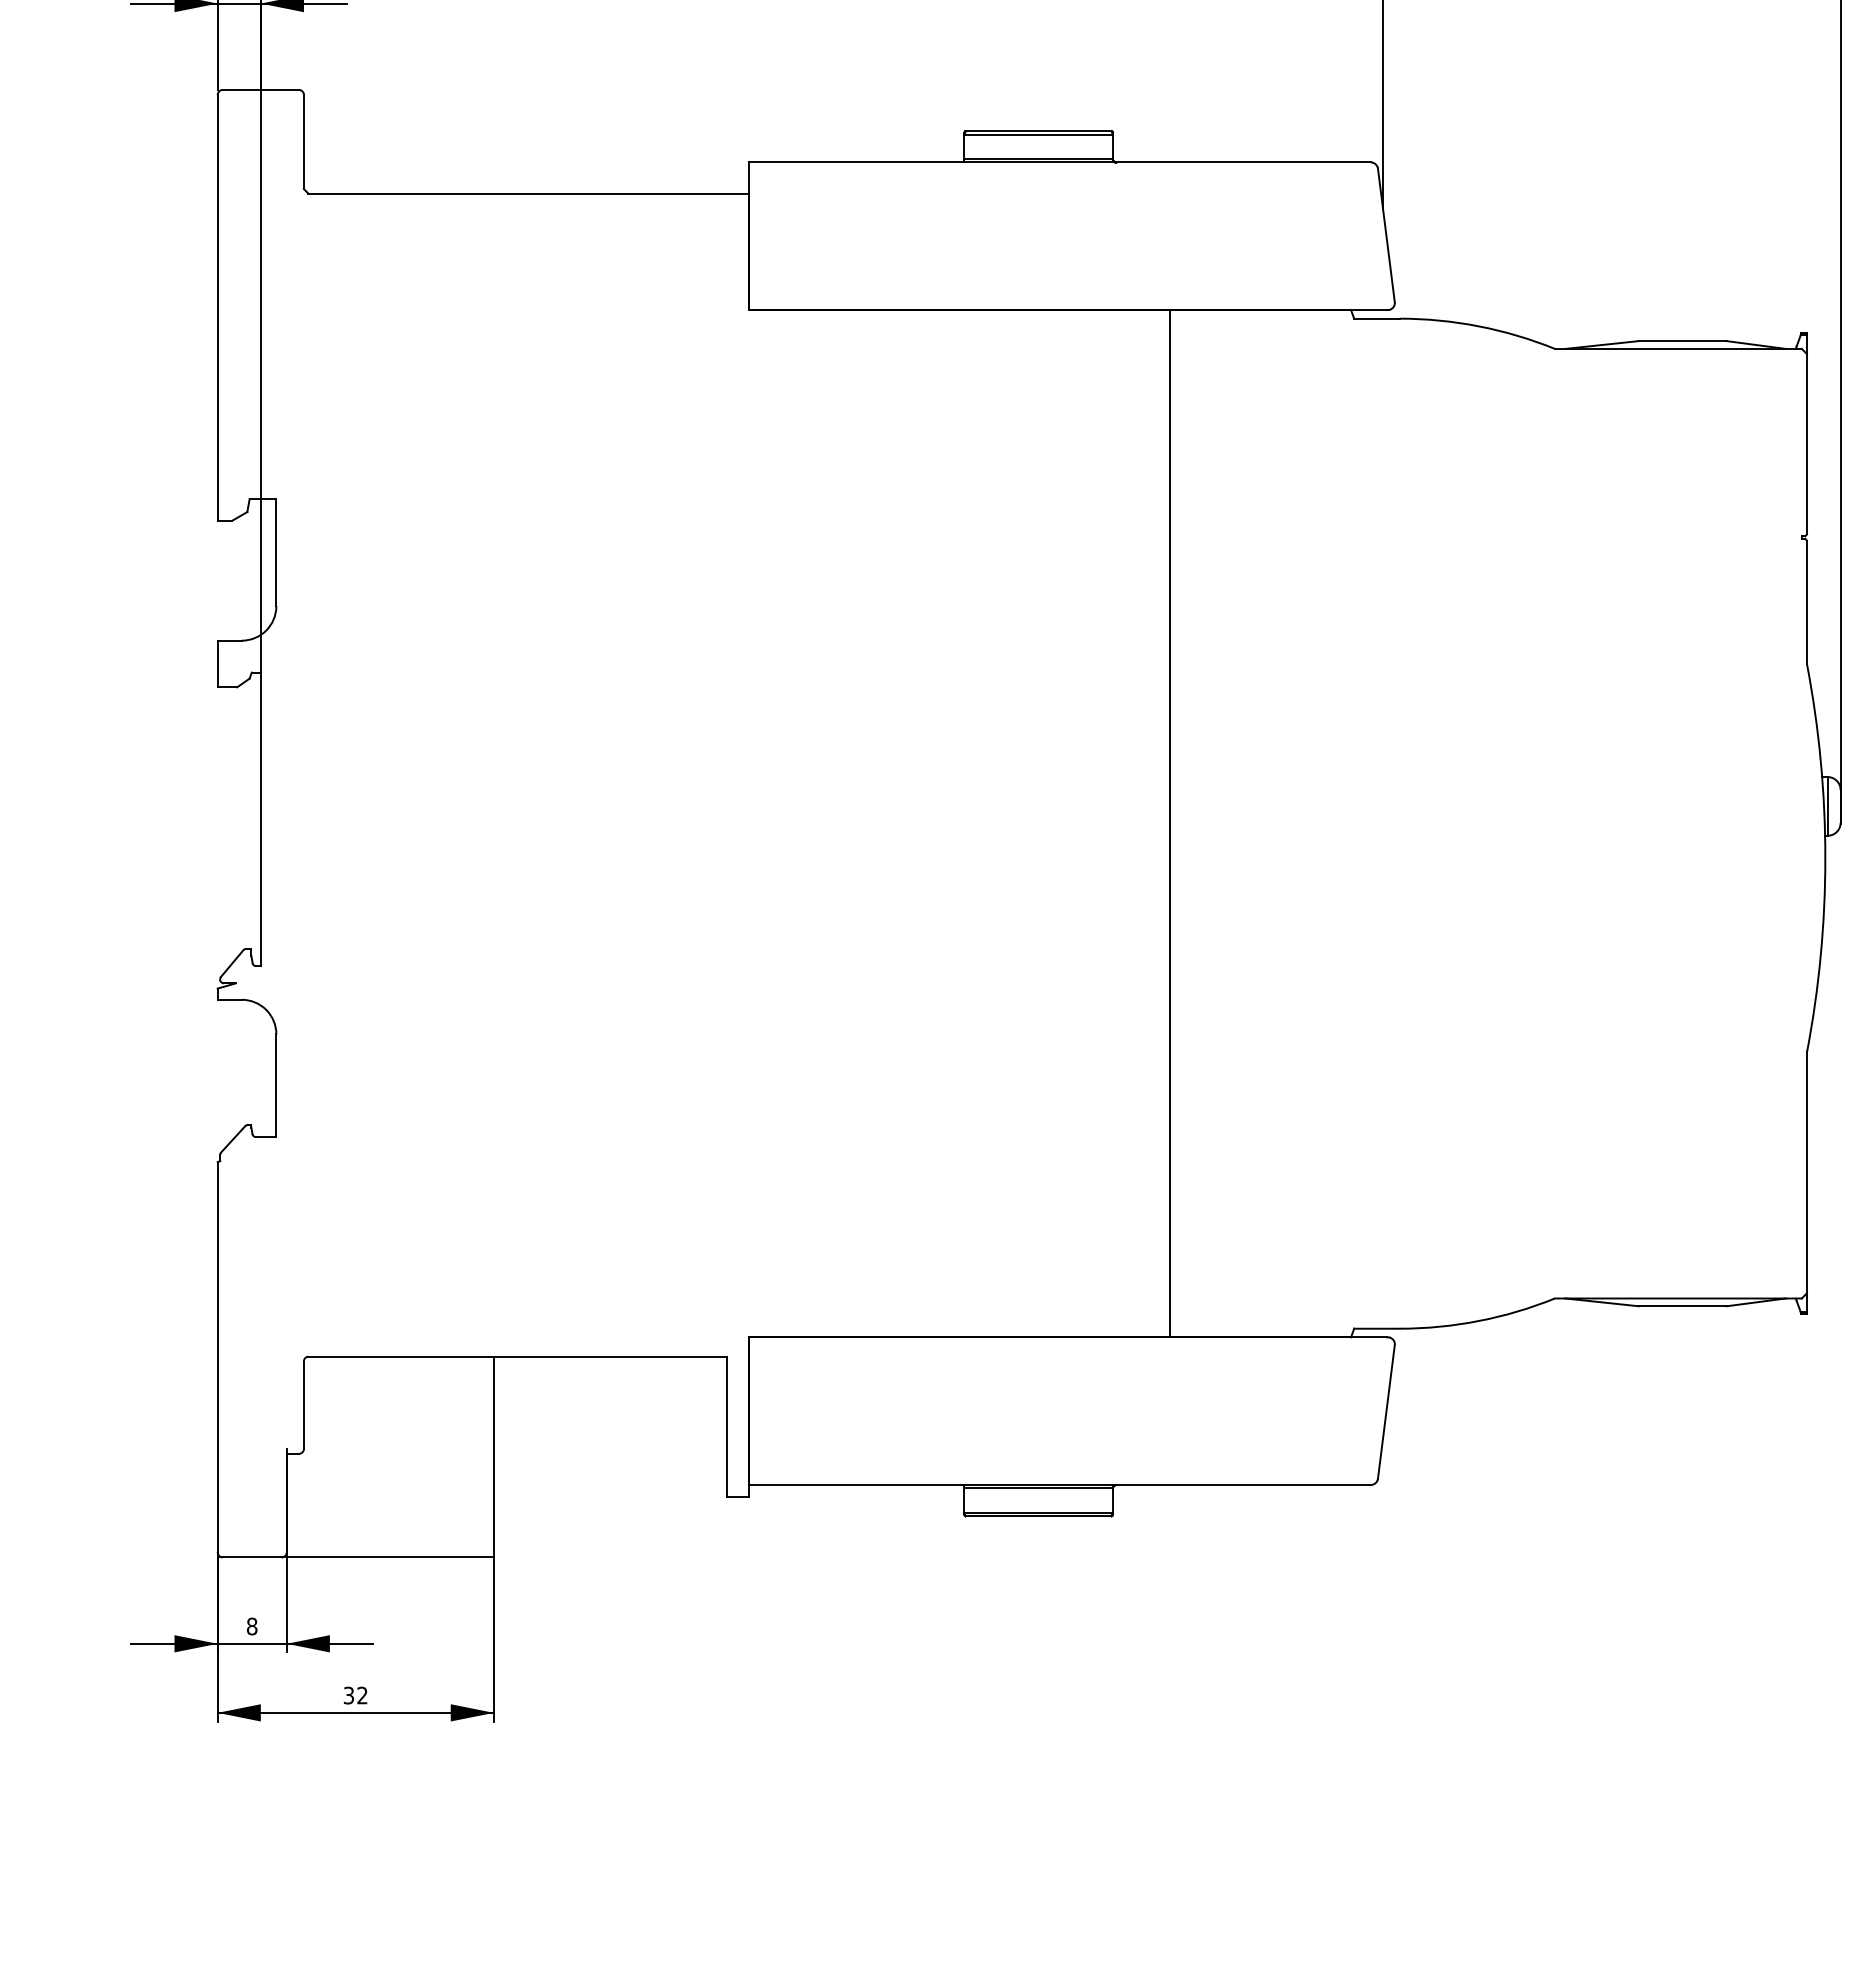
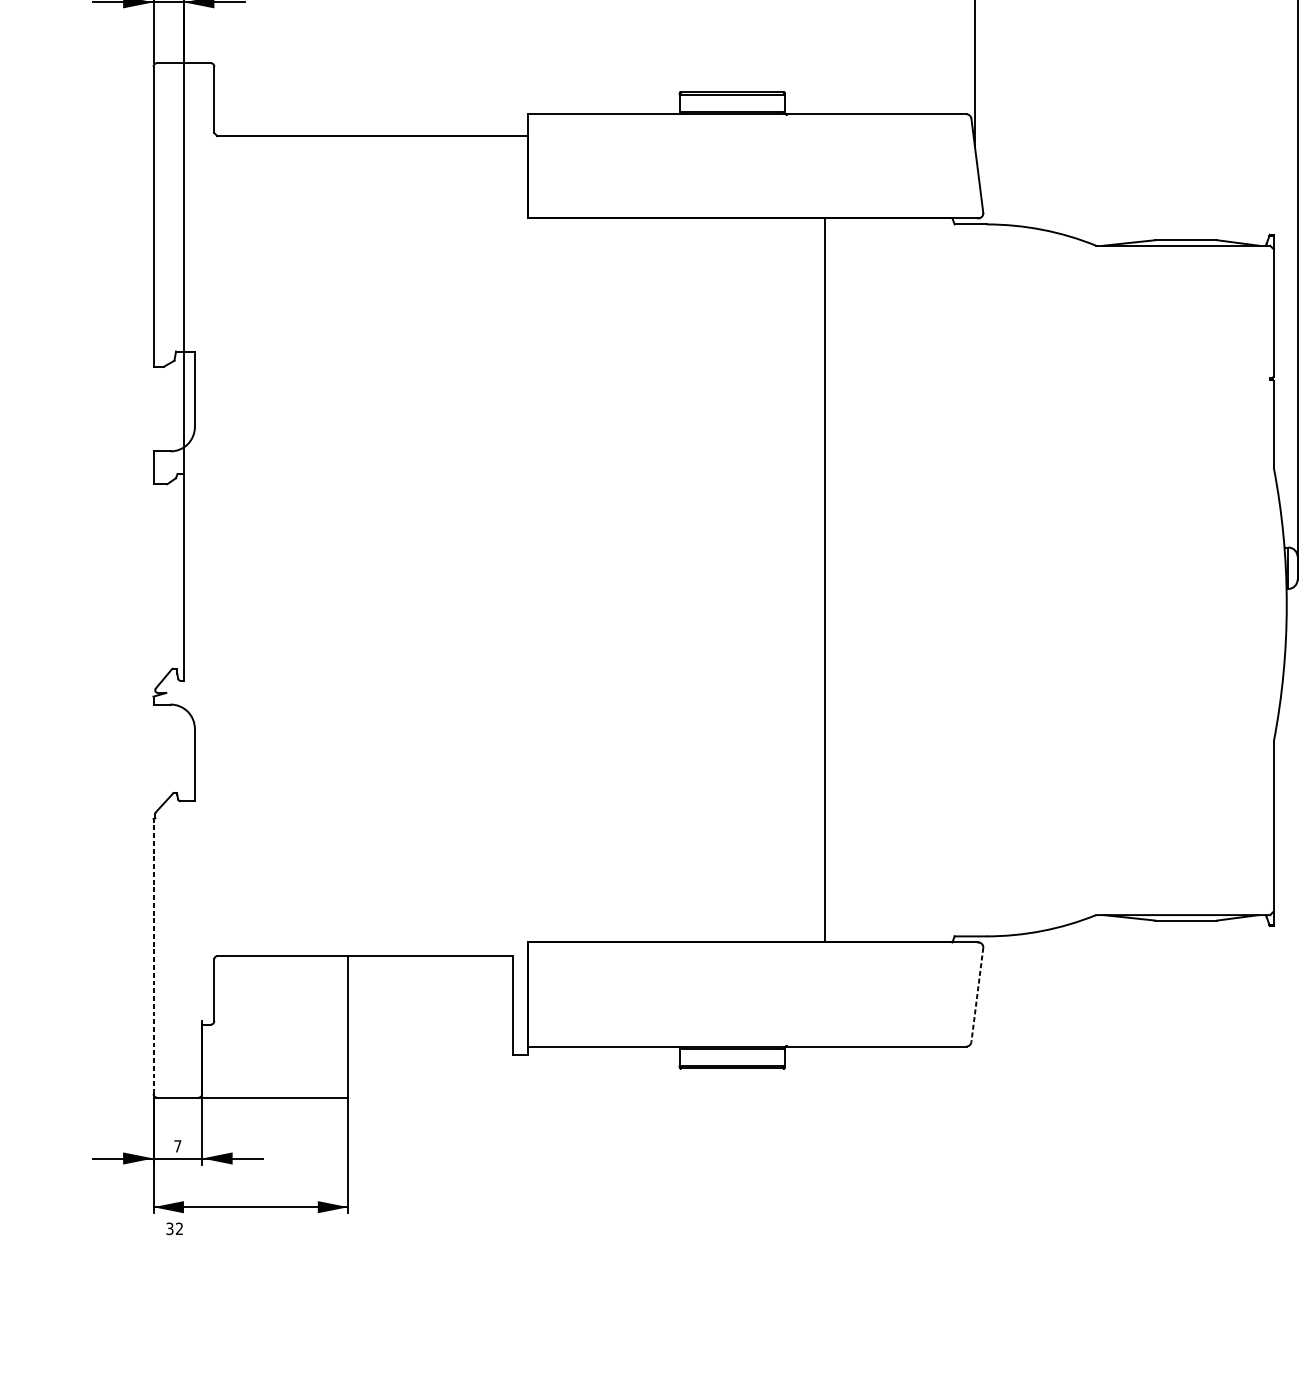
line: (217, 1356) -> (153, 955), solid -> dashed
line: (1386, 1412) -> (977, 995), solid -> dashed
text: (252, 1626) -> (178, 1146), 8 -> 7
text: (355, 1695) -> (174, 1228), moved

